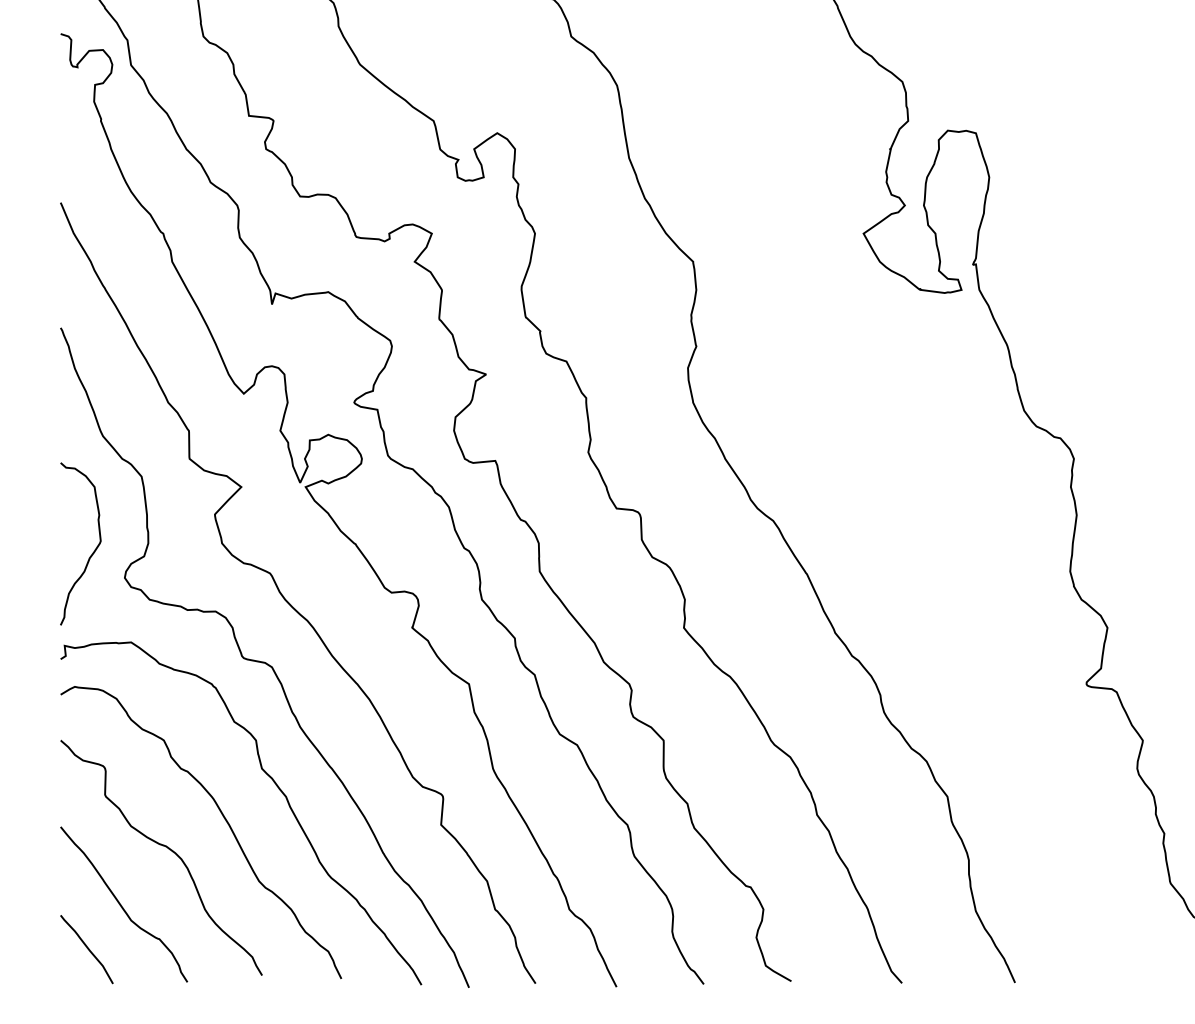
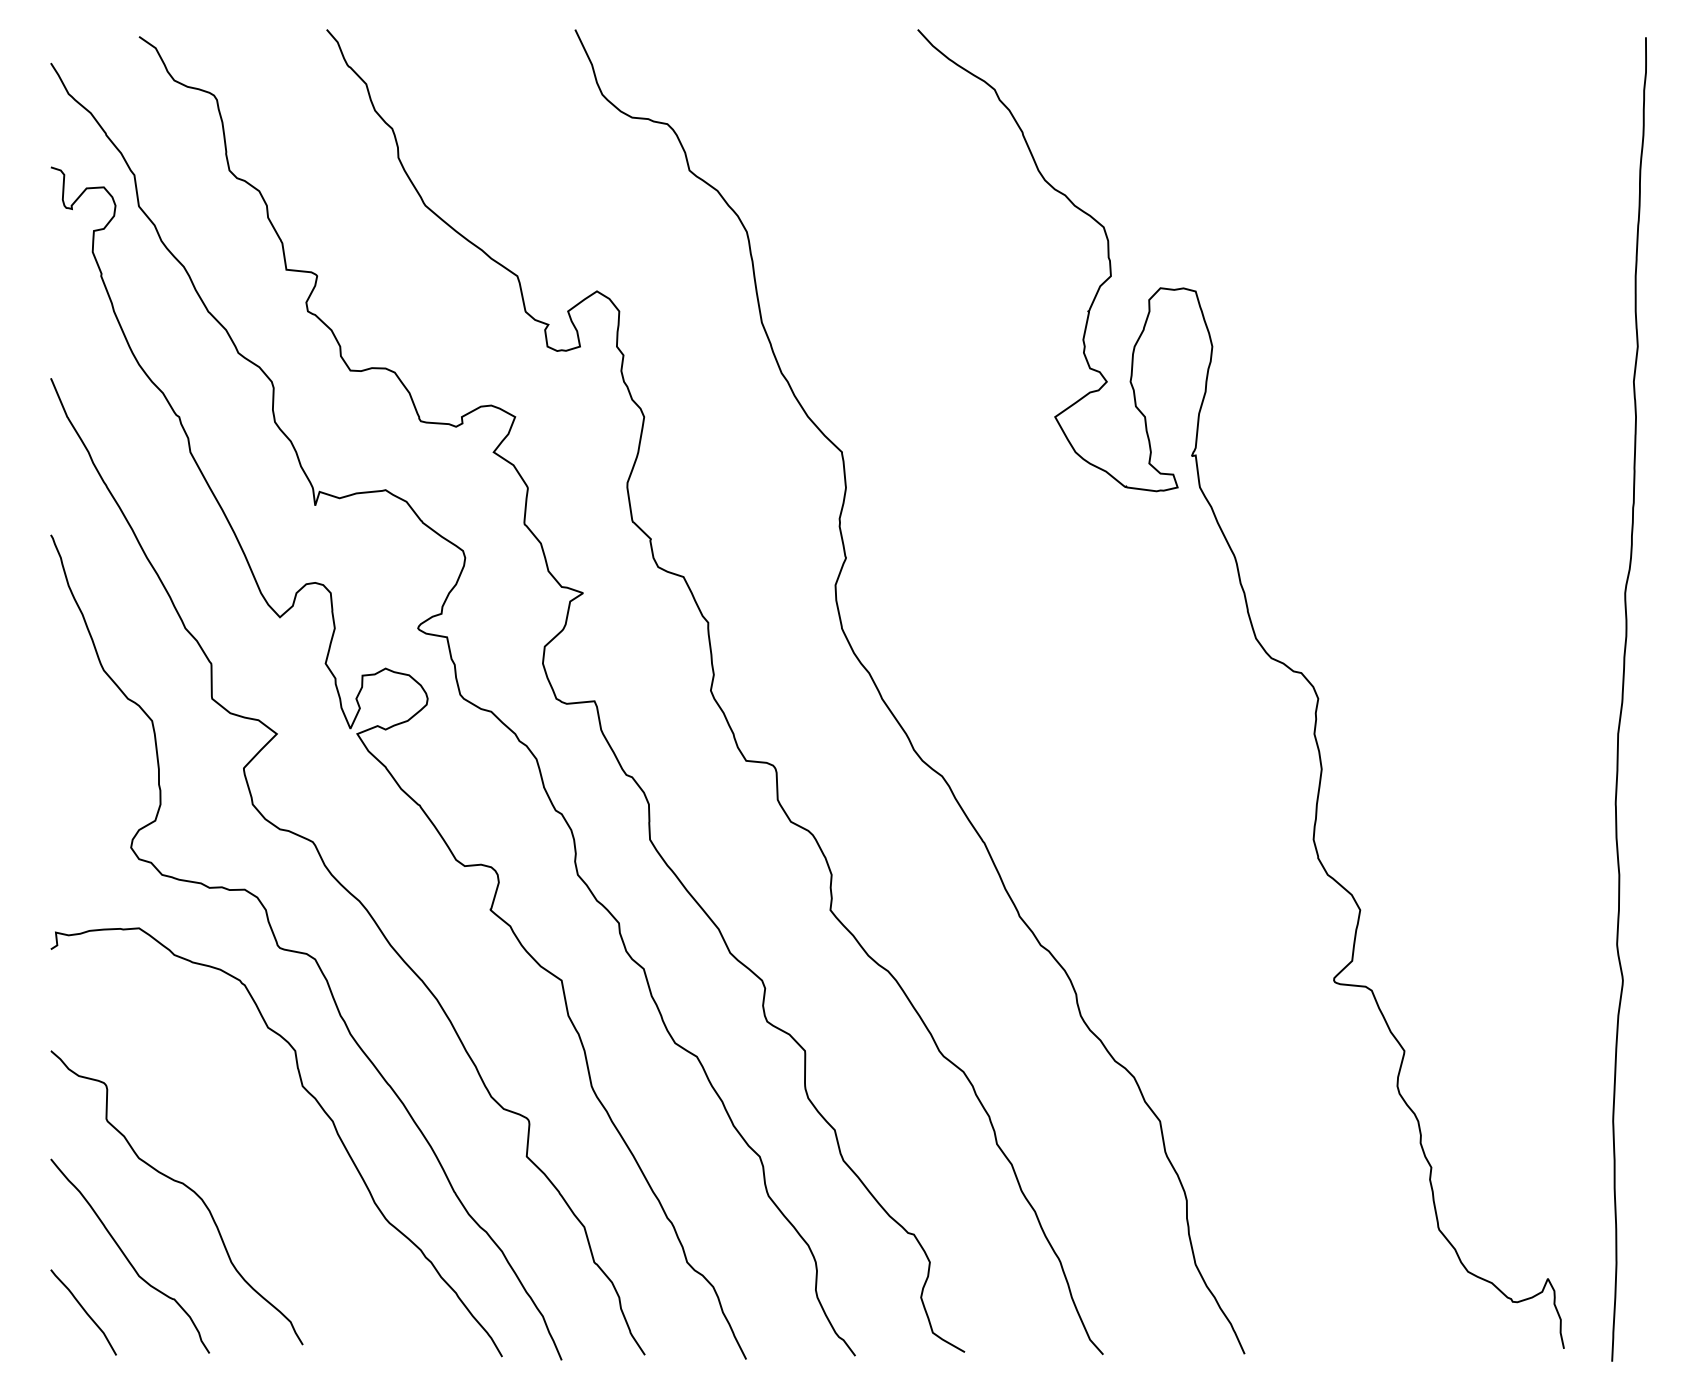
curve: (92, 553) -> (90, 816), removed
curve: (223, 817) -> (254, 1147), removed

